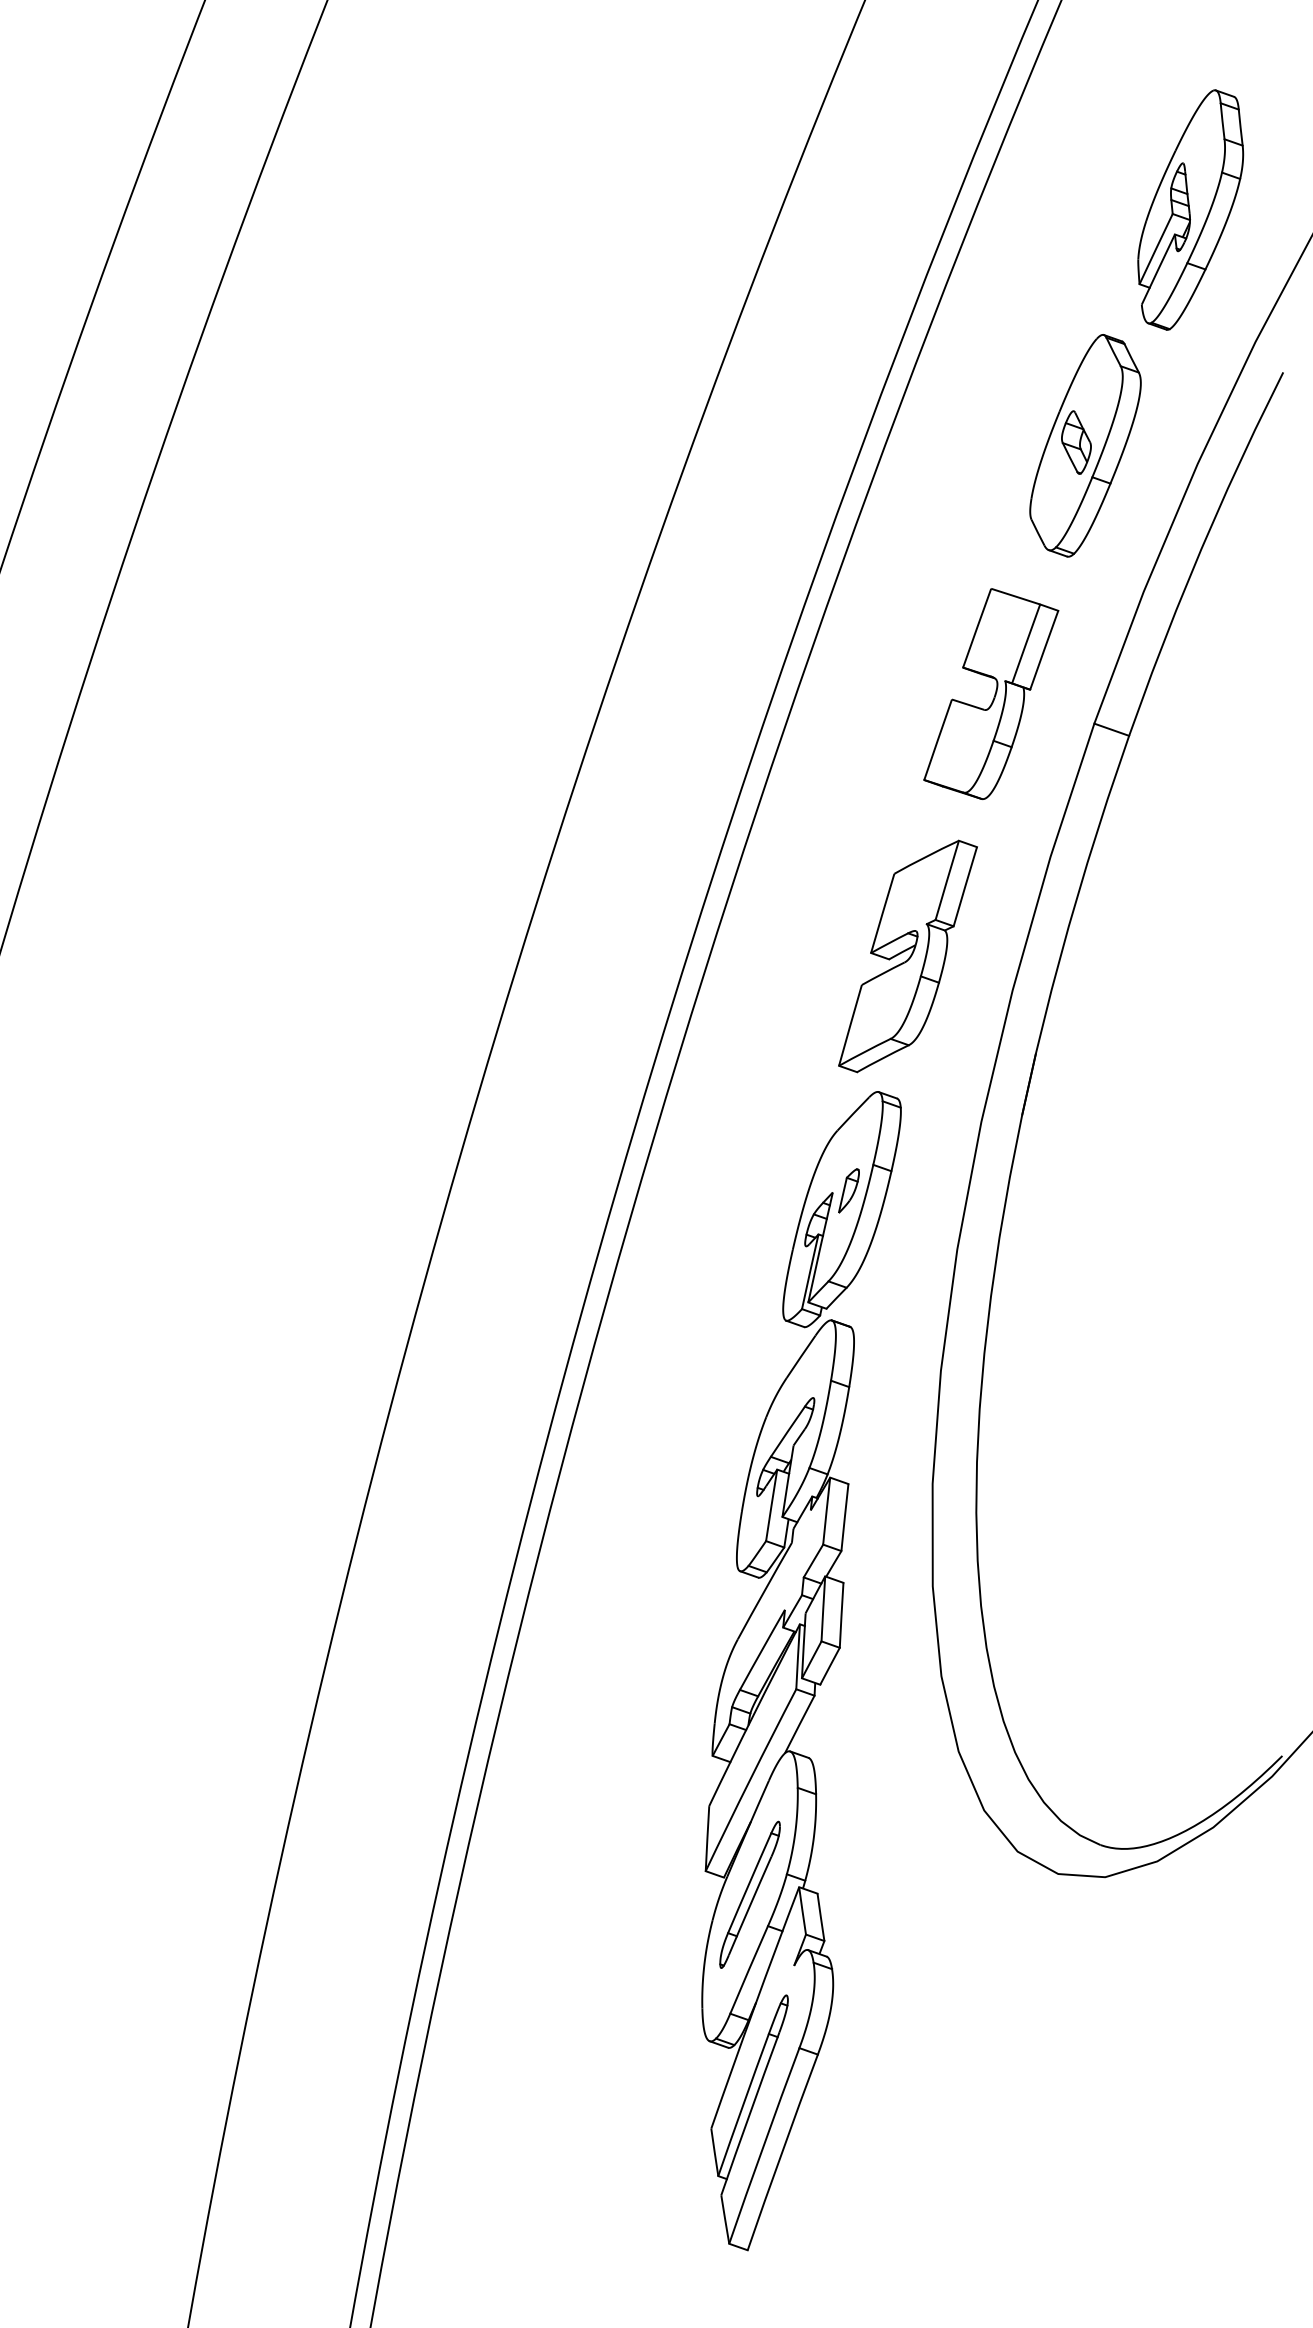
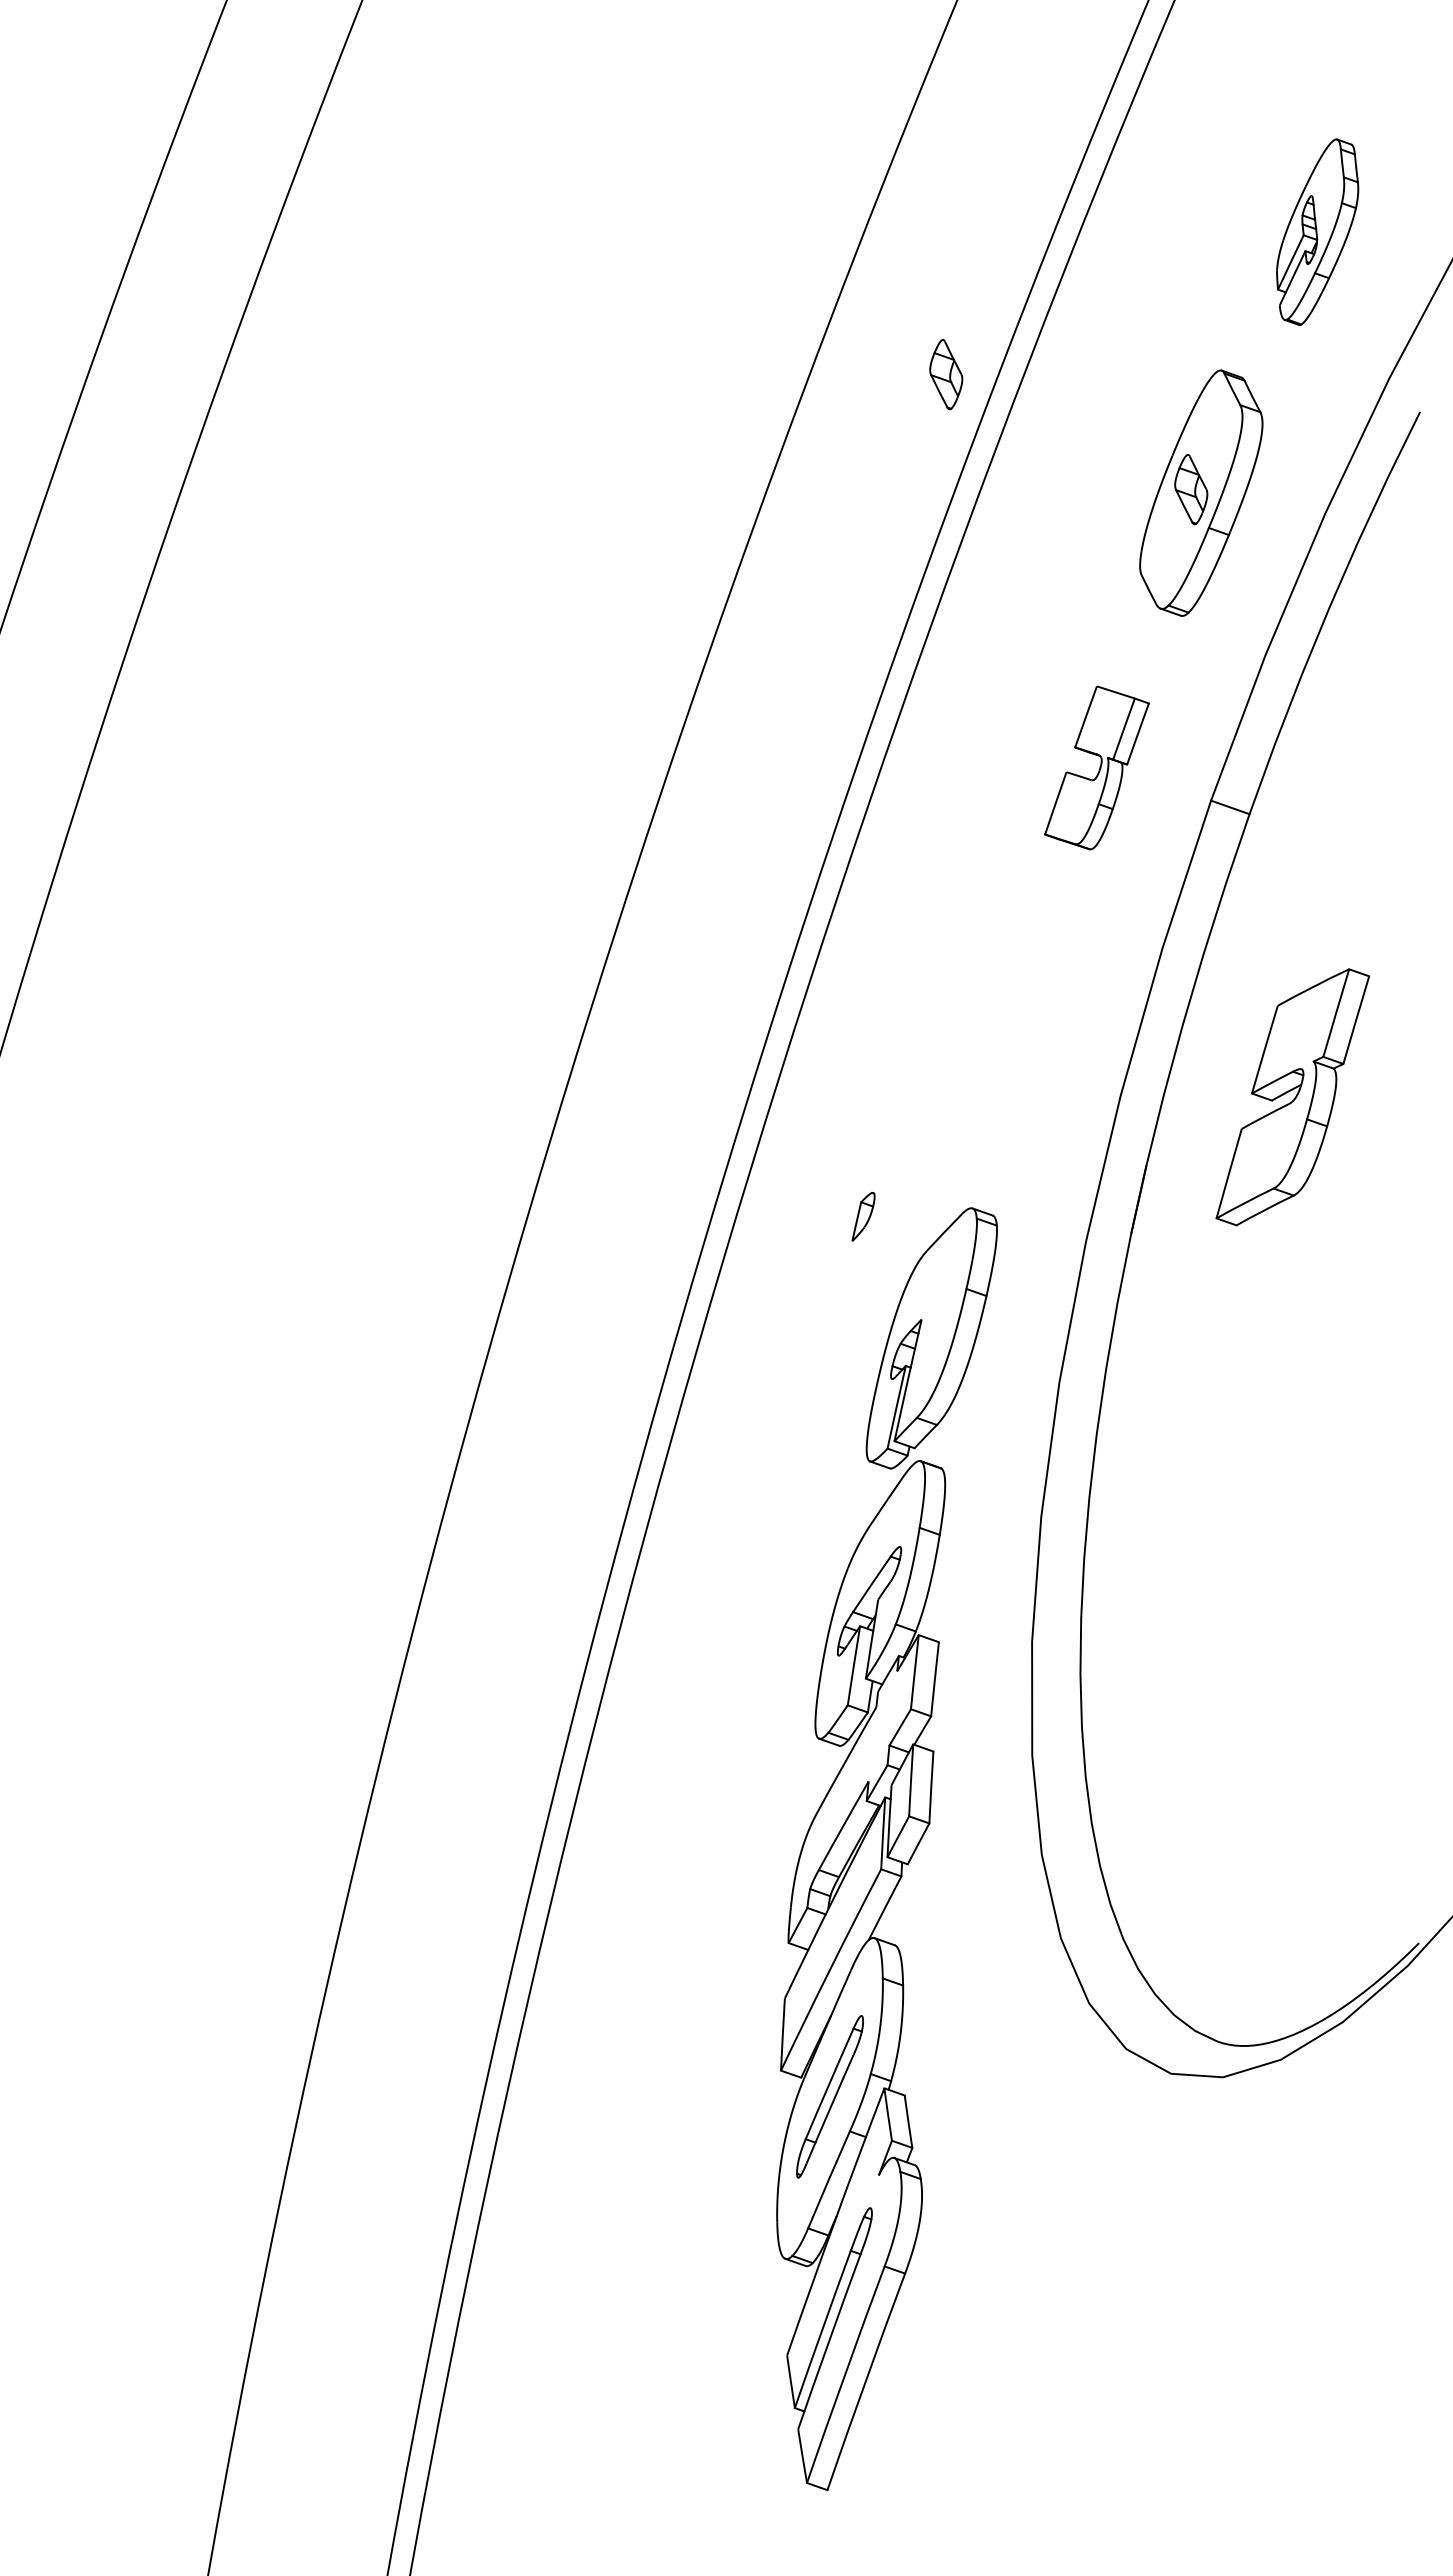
part: (1190, 209) -> (1317, 231), size x0.7
part: (855, 338) -> (946, 374), added
part: (990, 693) -> (1096, 767), size x0.7
part: (907, 956) -> (1292, 1097), moved
part: (848, 1190) -> (863, 1216), moved

